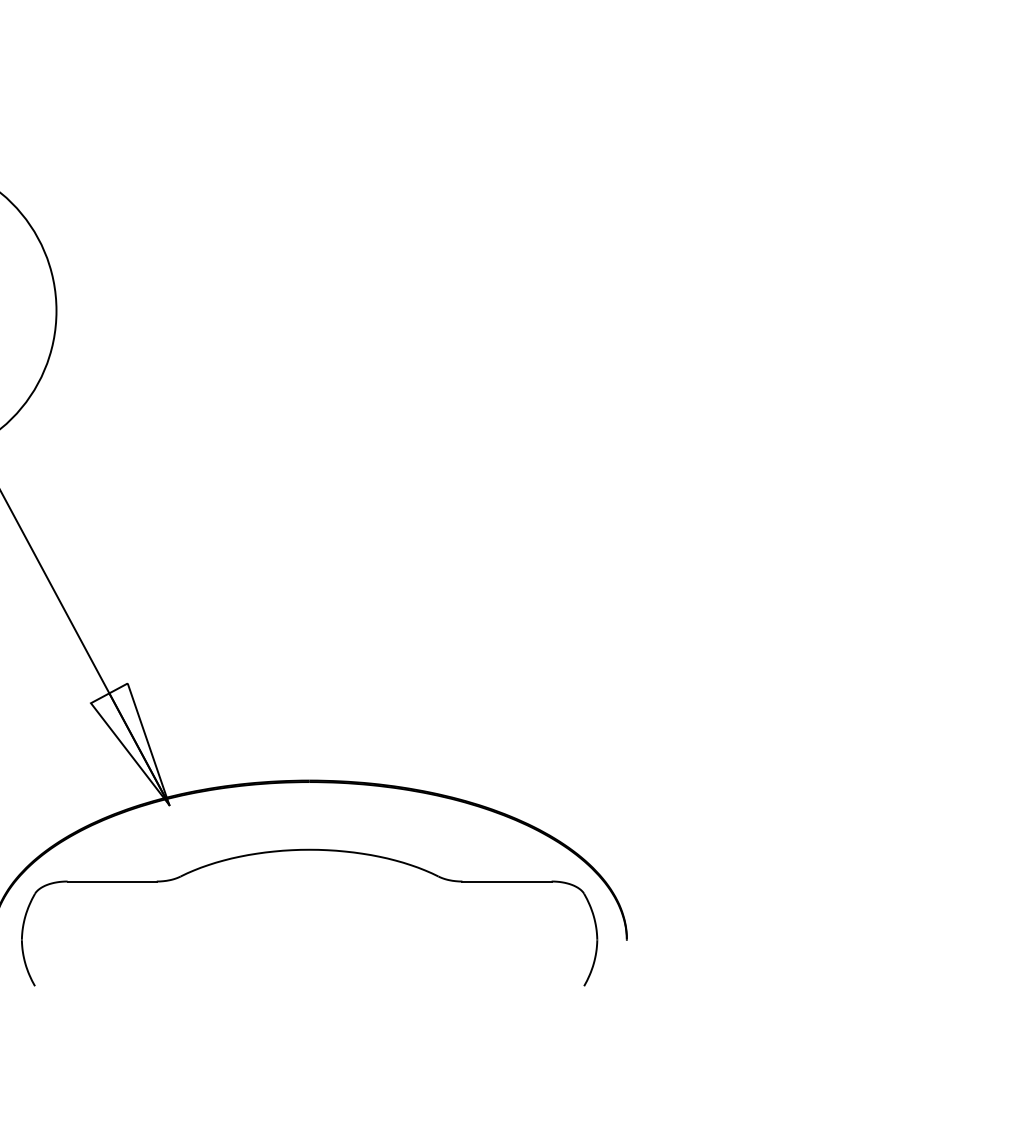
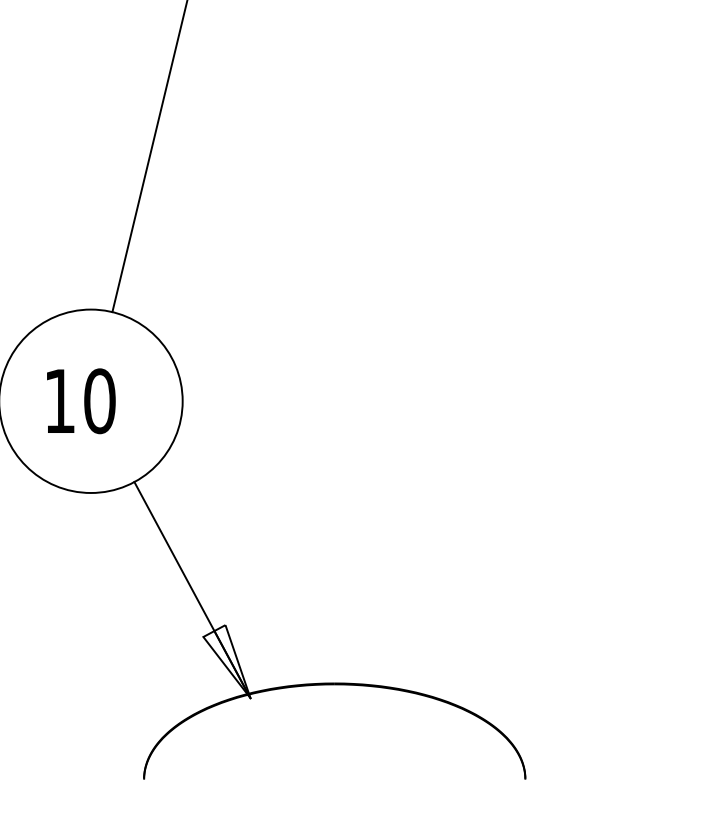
part: (295, 852) -> (326, 726), removed

